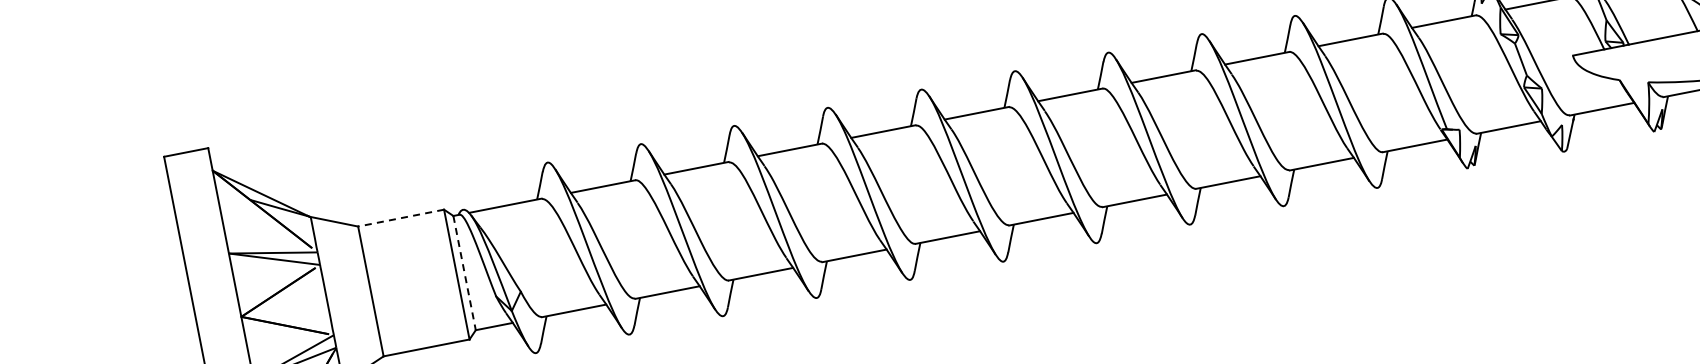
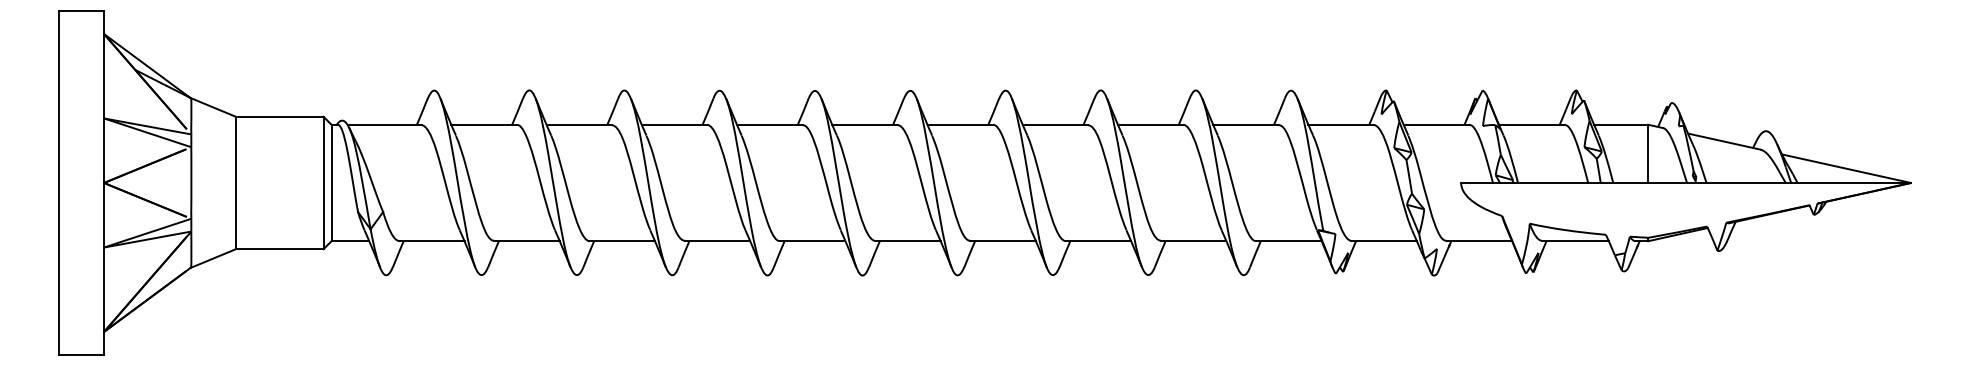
line: (400, 217) -> (279, 116), dashed -> solid
line: (464, 273) -> (331, 183), dashed -> solid

